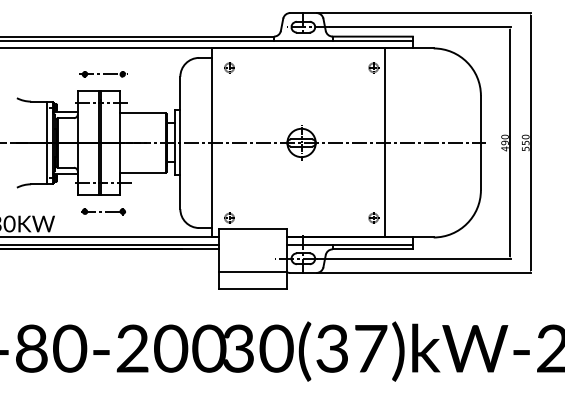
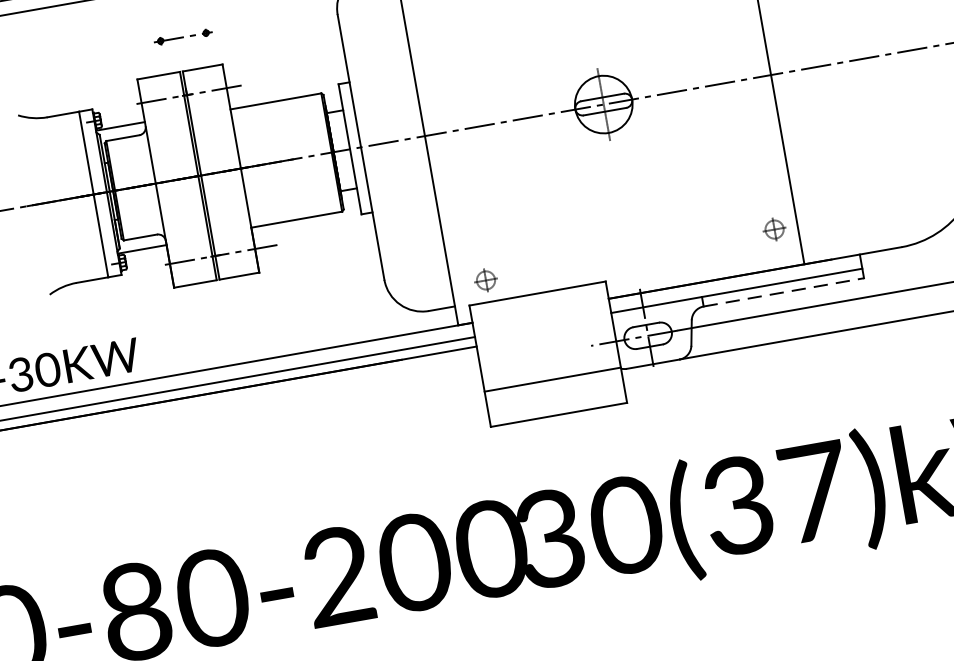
part: (103, 74) -> (183, 37), size x0.6
part: (103, 211) -> (231, 311), removed
line: (373, 249) -> (785, 292), solid -> dashed

